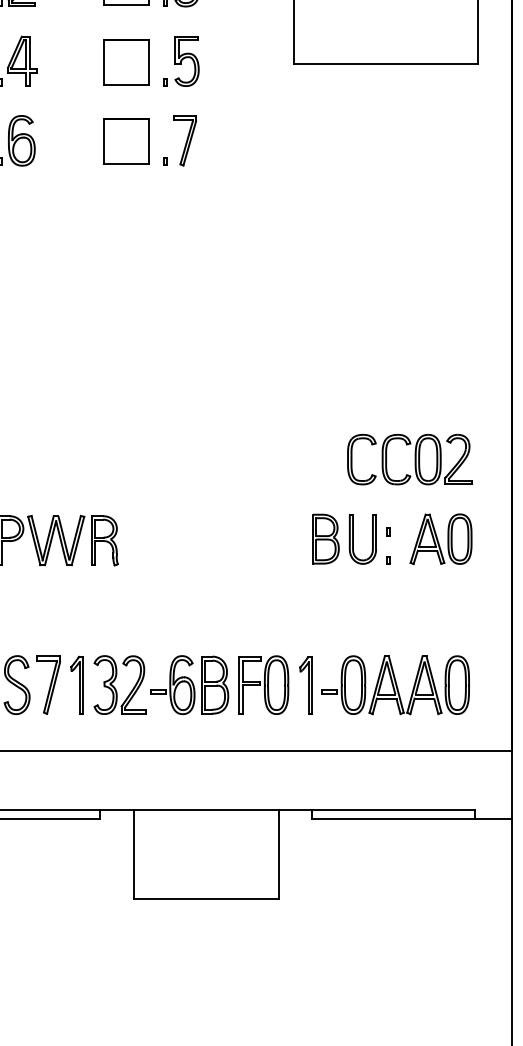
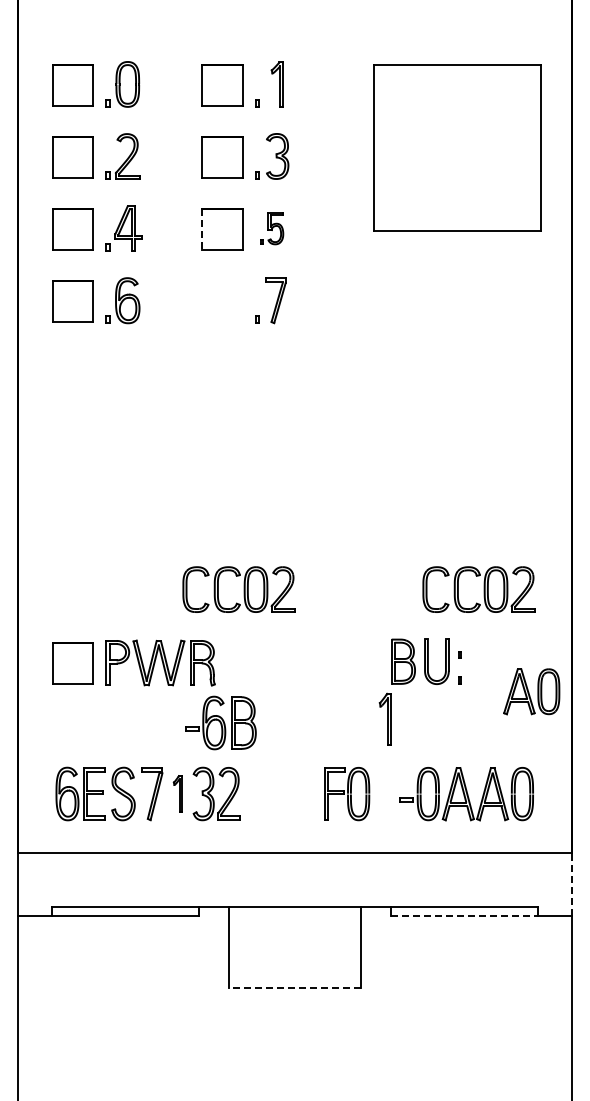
part: (180, 61) -> (271, 228), size x0.7
line: (104, 62) -> (202, 229), solid -> dashed
part: (126, 141) -> (222, 301), removed
part: (144, 459) -> (238, 589), added
part: (440, 538) -> (531, 691), moved
part: (76, 684) -> (177, 793), size x0.7
part: (189, 684) -> (220, 722), moved
part: (305, 684) -> (384, 718), moved
line: (512, 783) -> (572, 883), solid -> dashed
line: (393, 819) -> (464, 915), solid -> dashed
line: (206, 898) -> (295, 987), solid -> dashed

